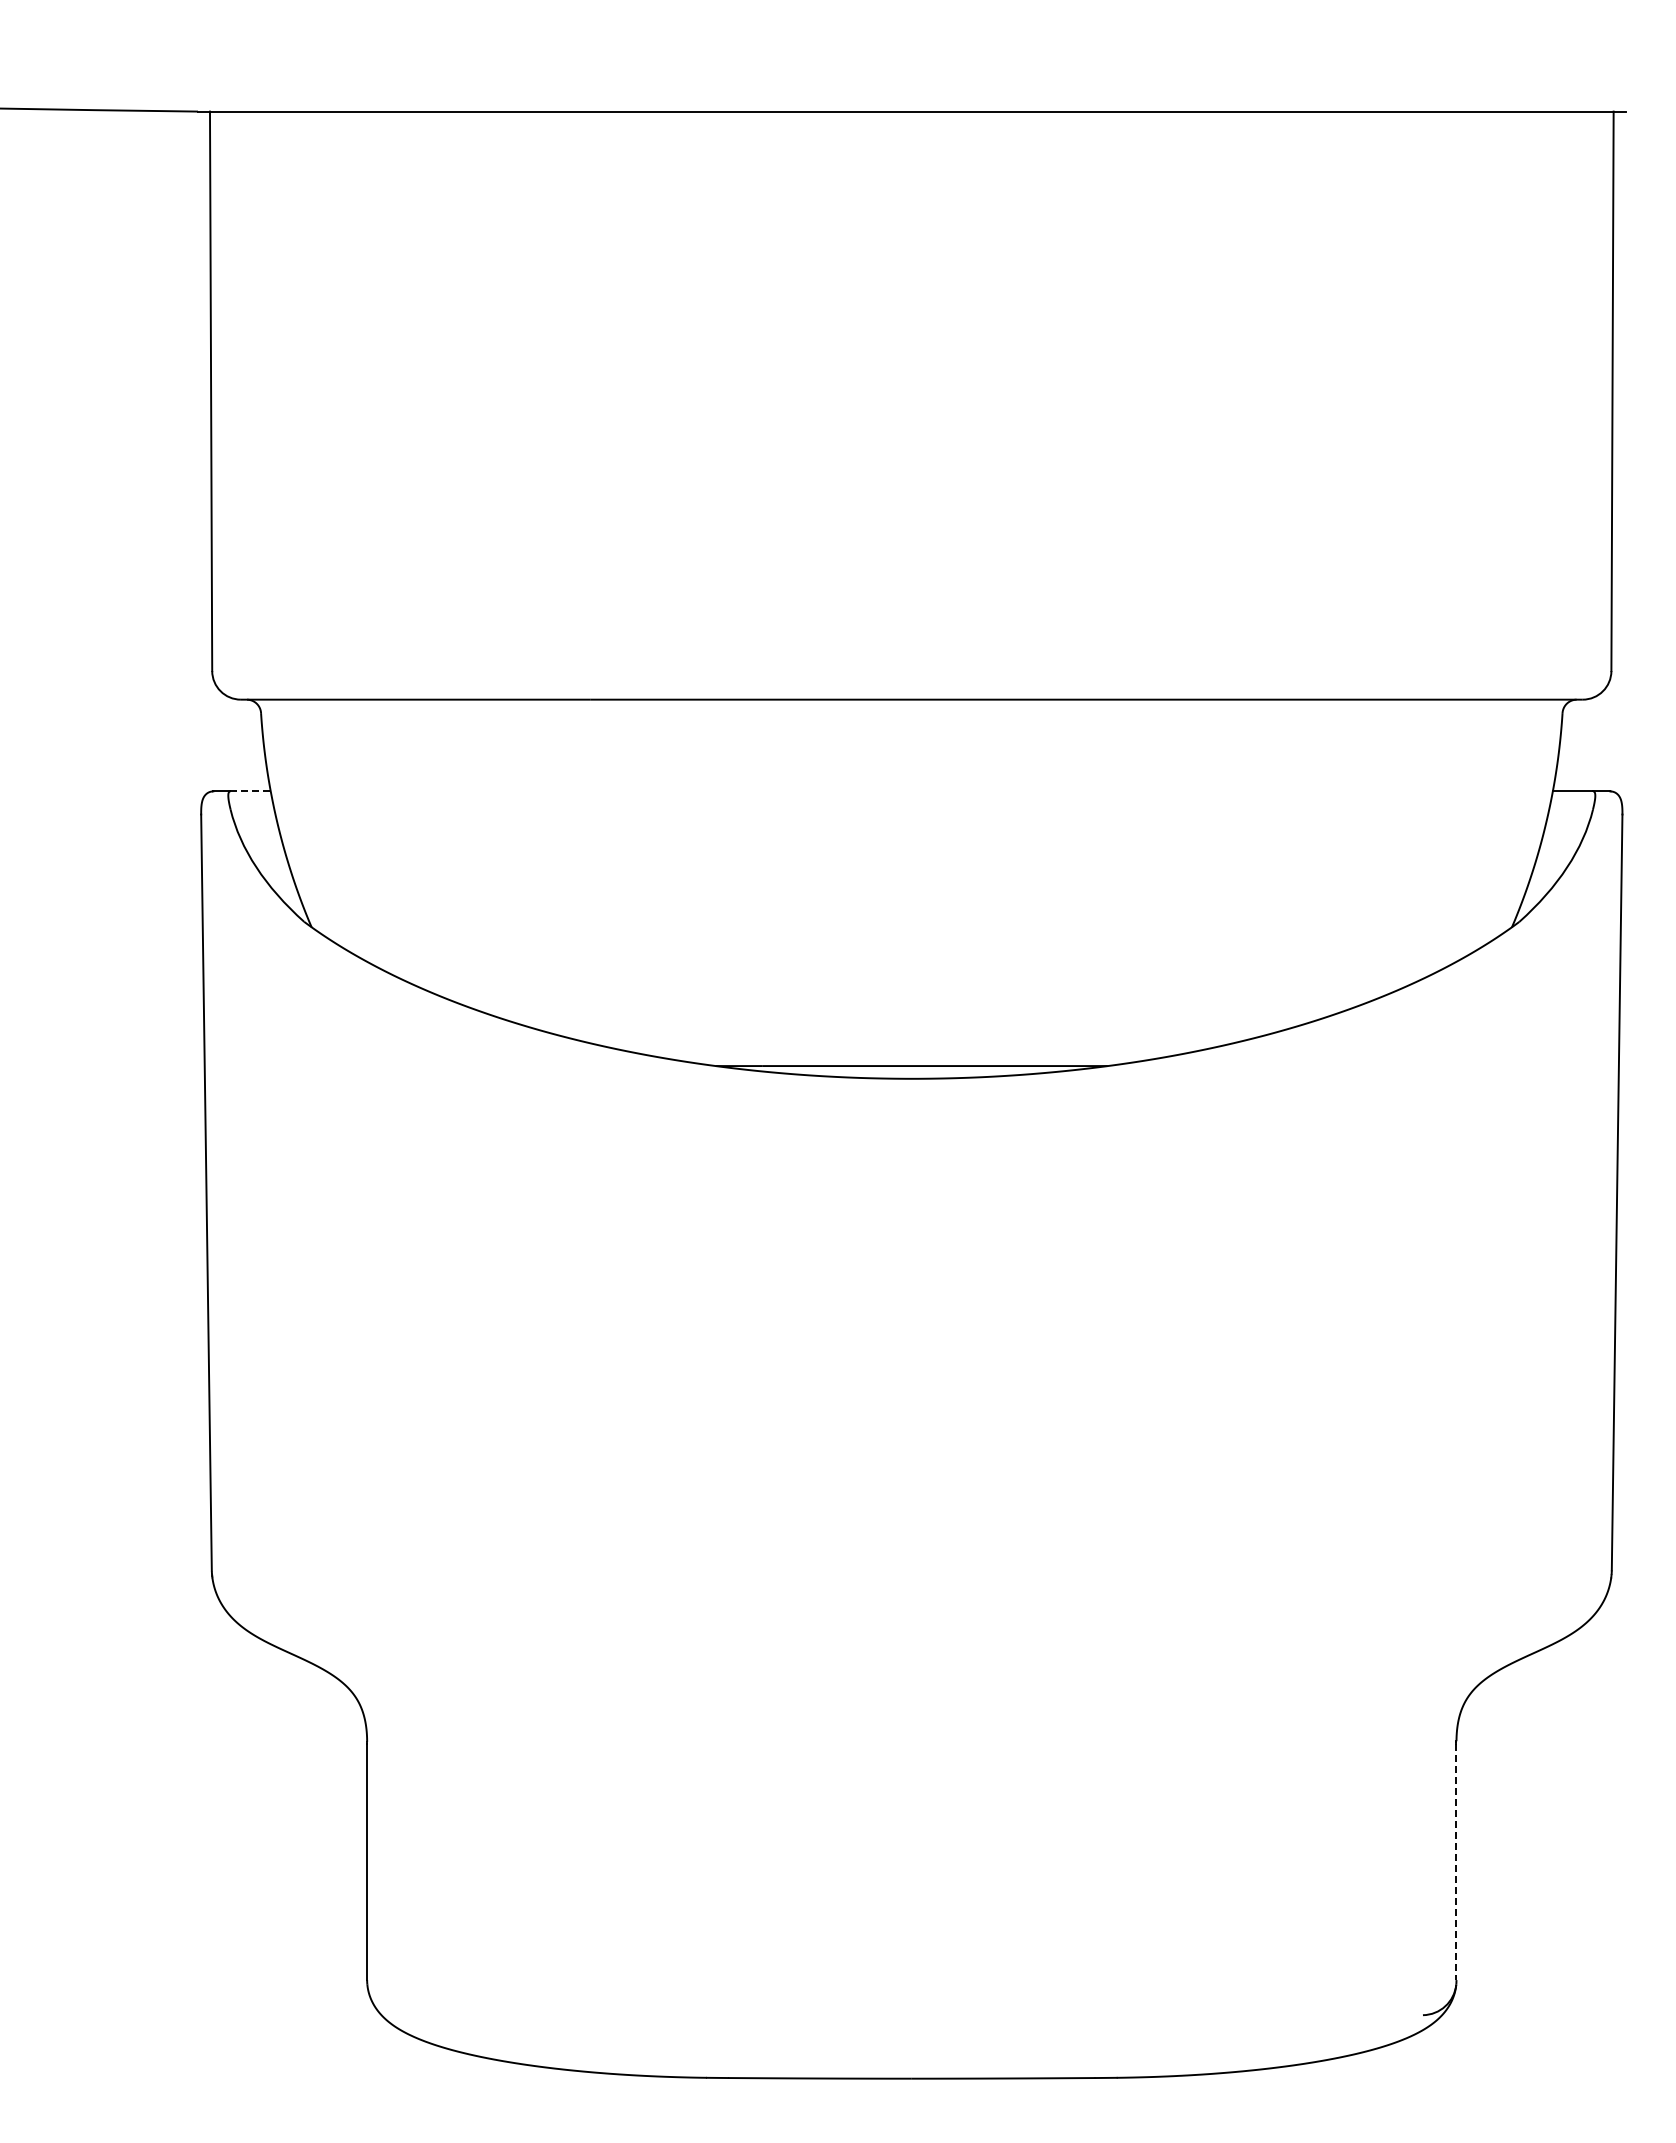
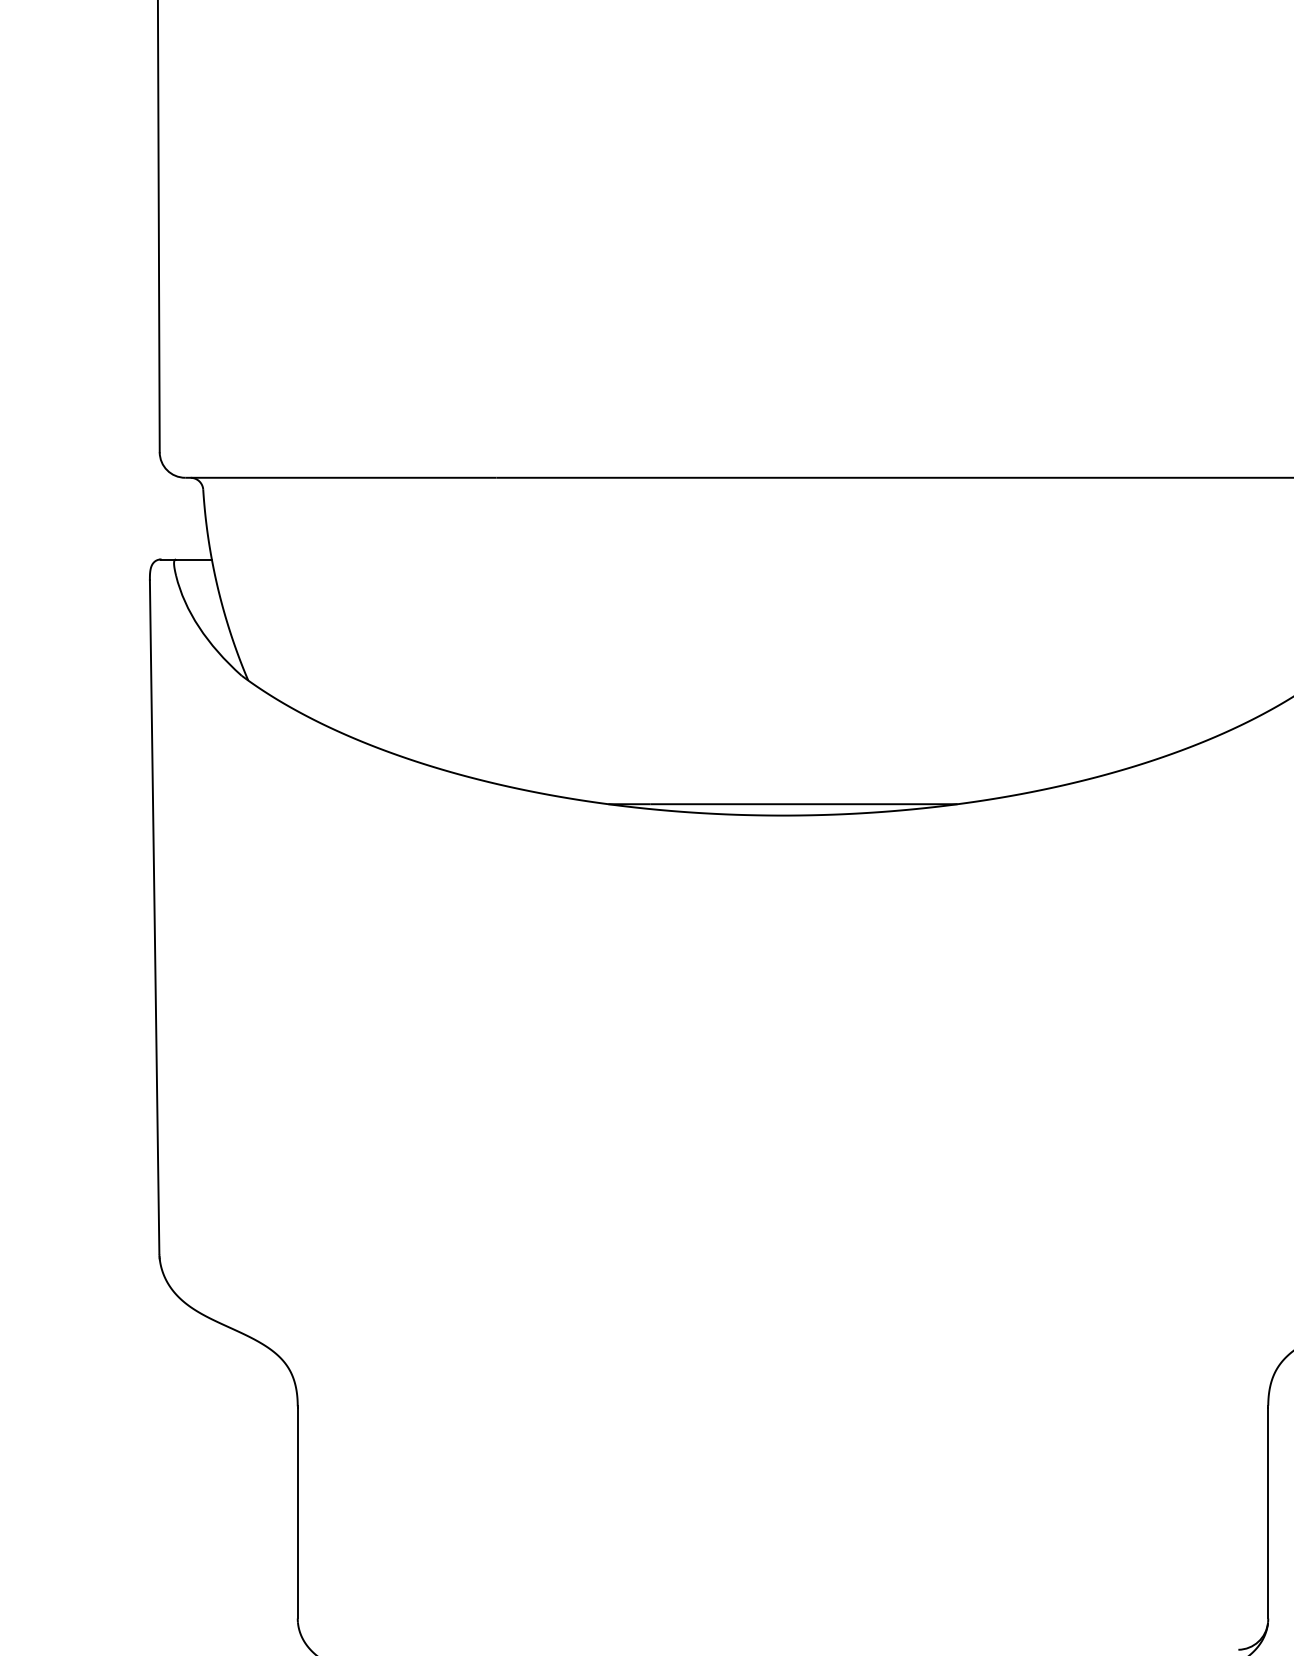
line: (251, 791) -> (194, 559), dashed -> solid
line: (1456, 1862) -> (1268, 1513), dashed -> solid

